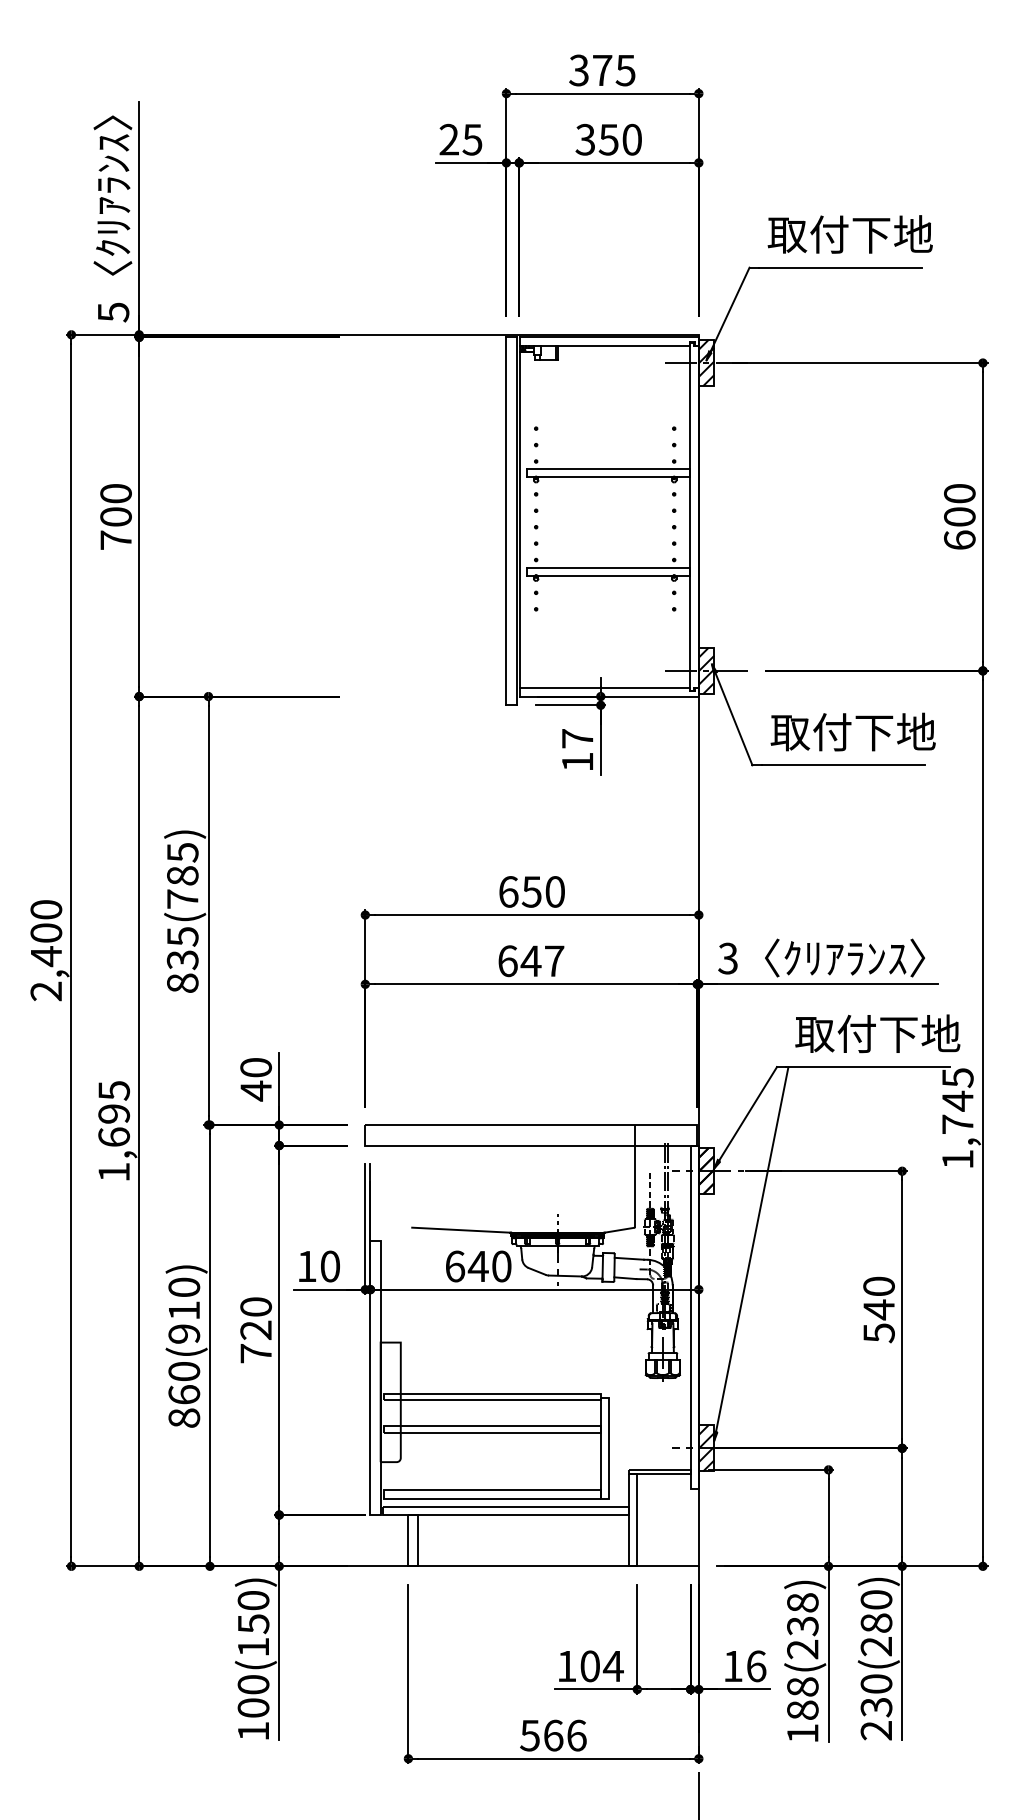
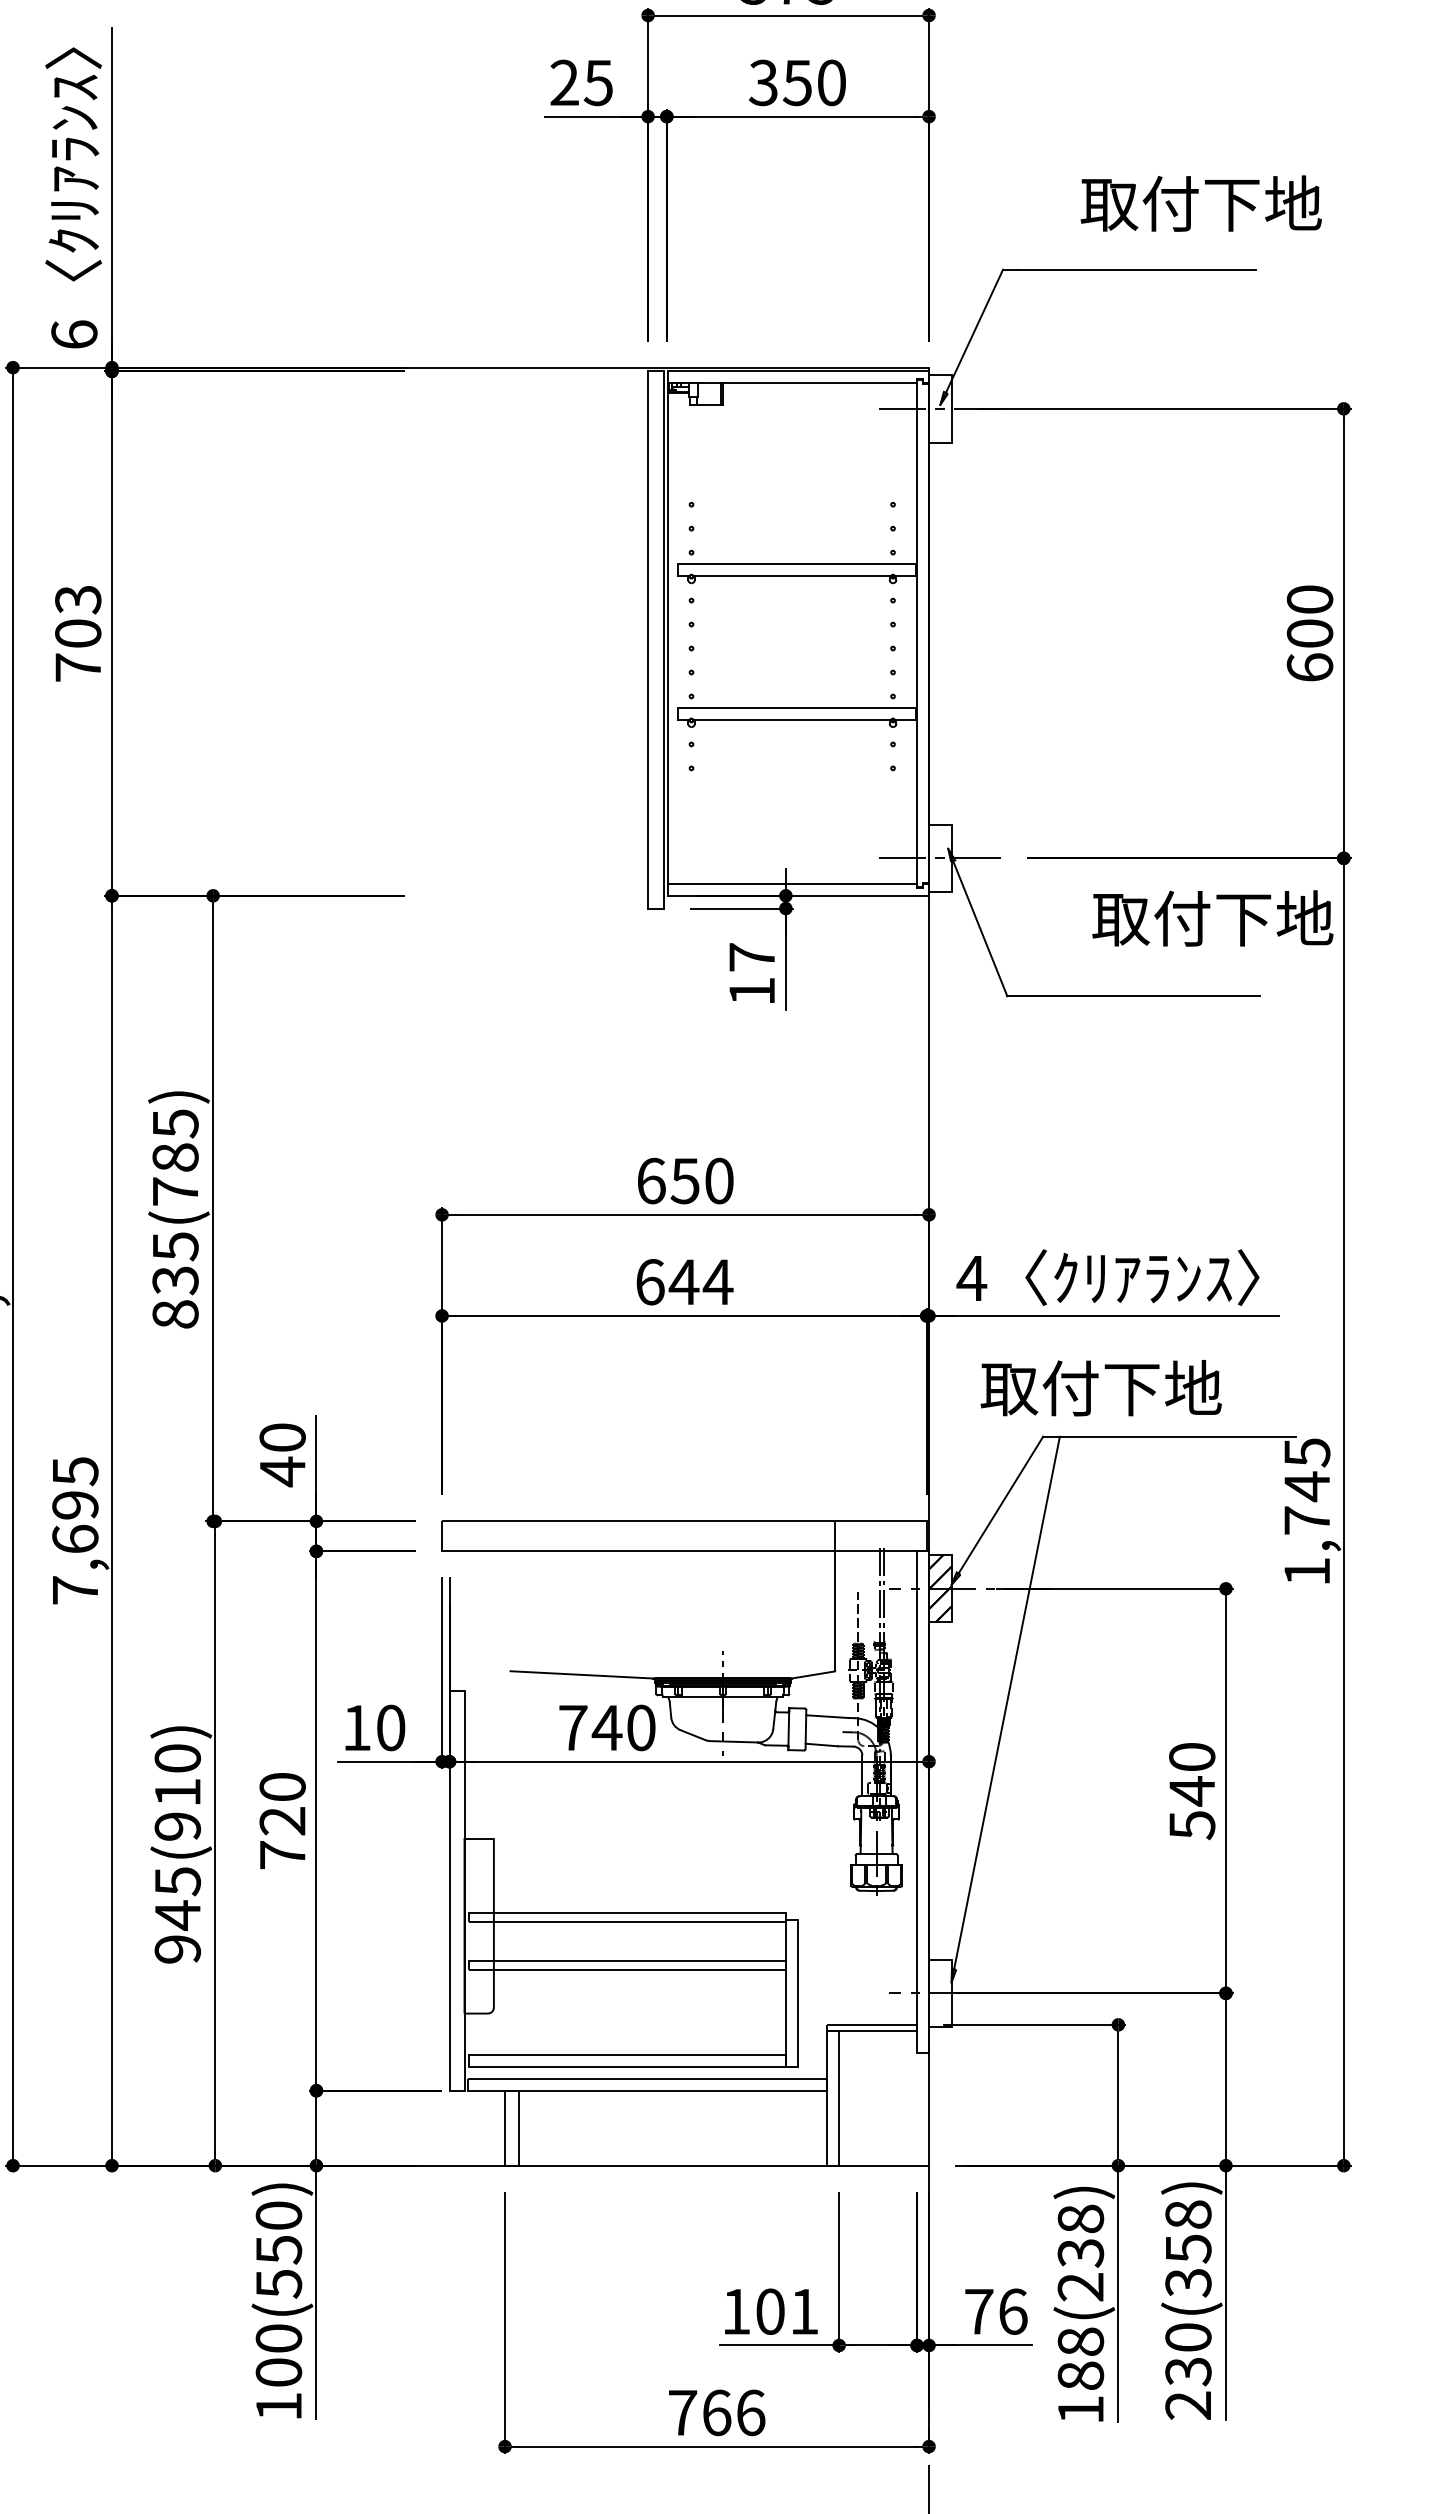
text: (849, 234) -> (1200, 203), moved
text: (113, 312) -> (74, 335), 5 -> 6
hatch: (706, 362) -> (940, 408), removed
text: (115, 493) -> (77, 599), 700 -> 703
hatch: (706, 670) -> (940, 857), removed
text: (852, 731) -> (1211, 917), moved
text: (727, 958) -> (970, 1278), 3 -> 4
text: (553, 960) -> (716, 1281), 647 -> 644
text: (877, 1033) -> (1100, 1387), moved
text: (113, 1171) -> (74, 1589), 1,695 -> 7,695
text: (455, 1266) -> (573, 1727), 640 -> 740
text: (184, 1394) -> (178, 1914), 860(910) -> 945(910)
hatch: (706, 1448) -> (940, 1993), removed
text: (876, 1623) -> (1188, 2249), 230(280) -> 230(358)
text: (253, 1647) -> (278, 2284), 100(150) -> 100(550)
text: (612, 1666) -> (802, 2311), 104 -> 101
text: (732, 1666) -> (978, 2311), 16 -> 76
text: (529, 1735) -> (681, 2412), 566 -> 766

